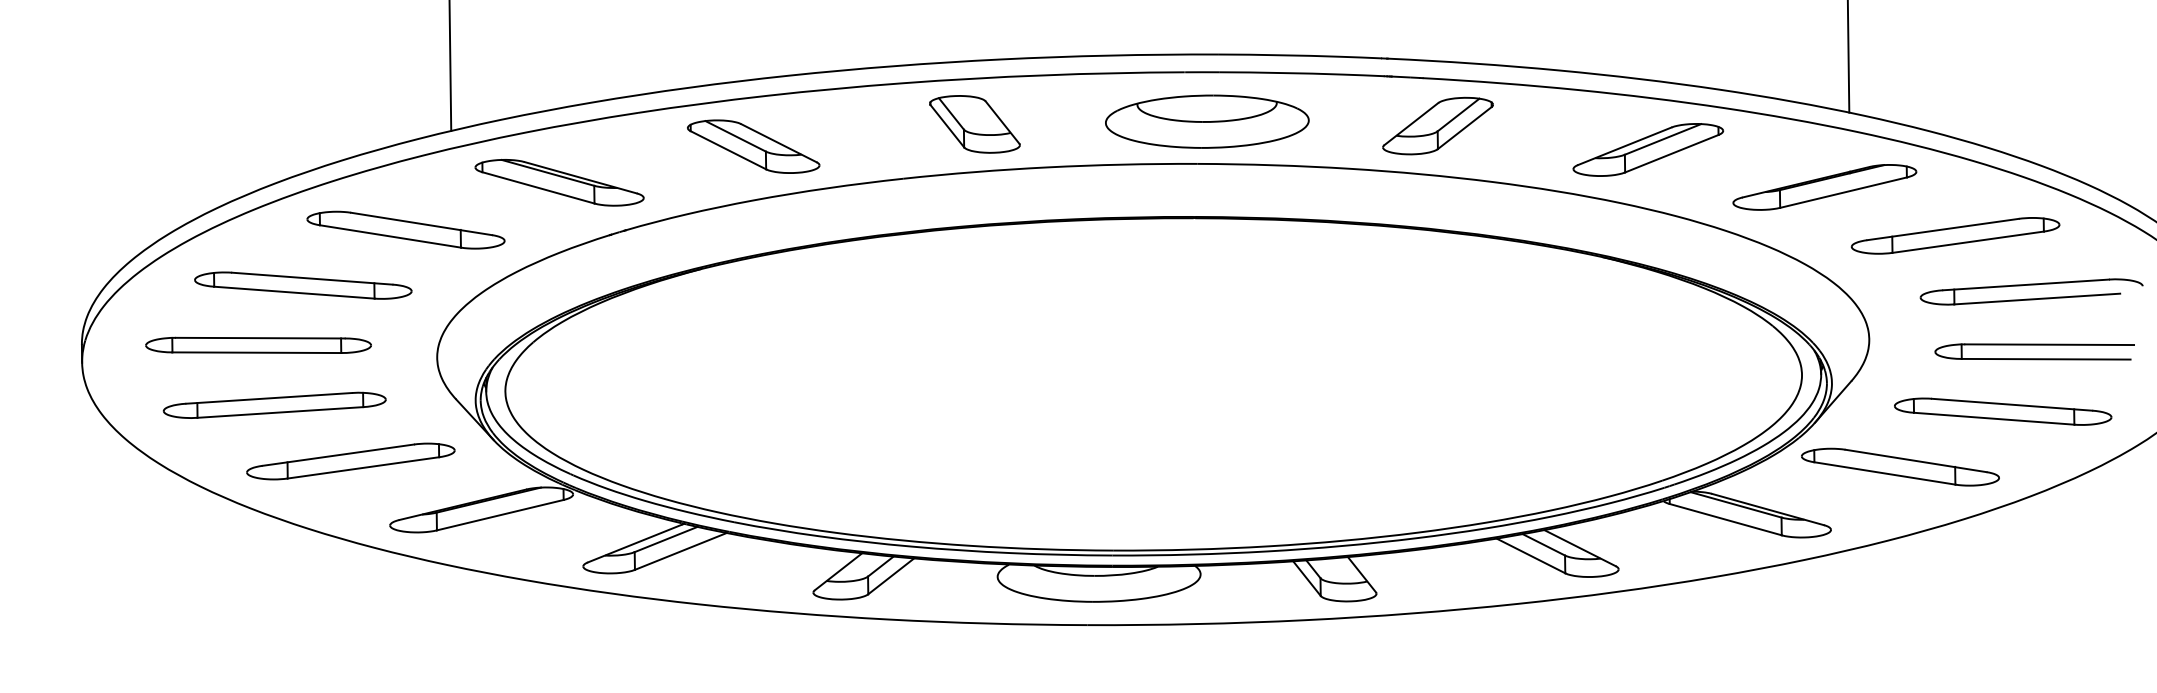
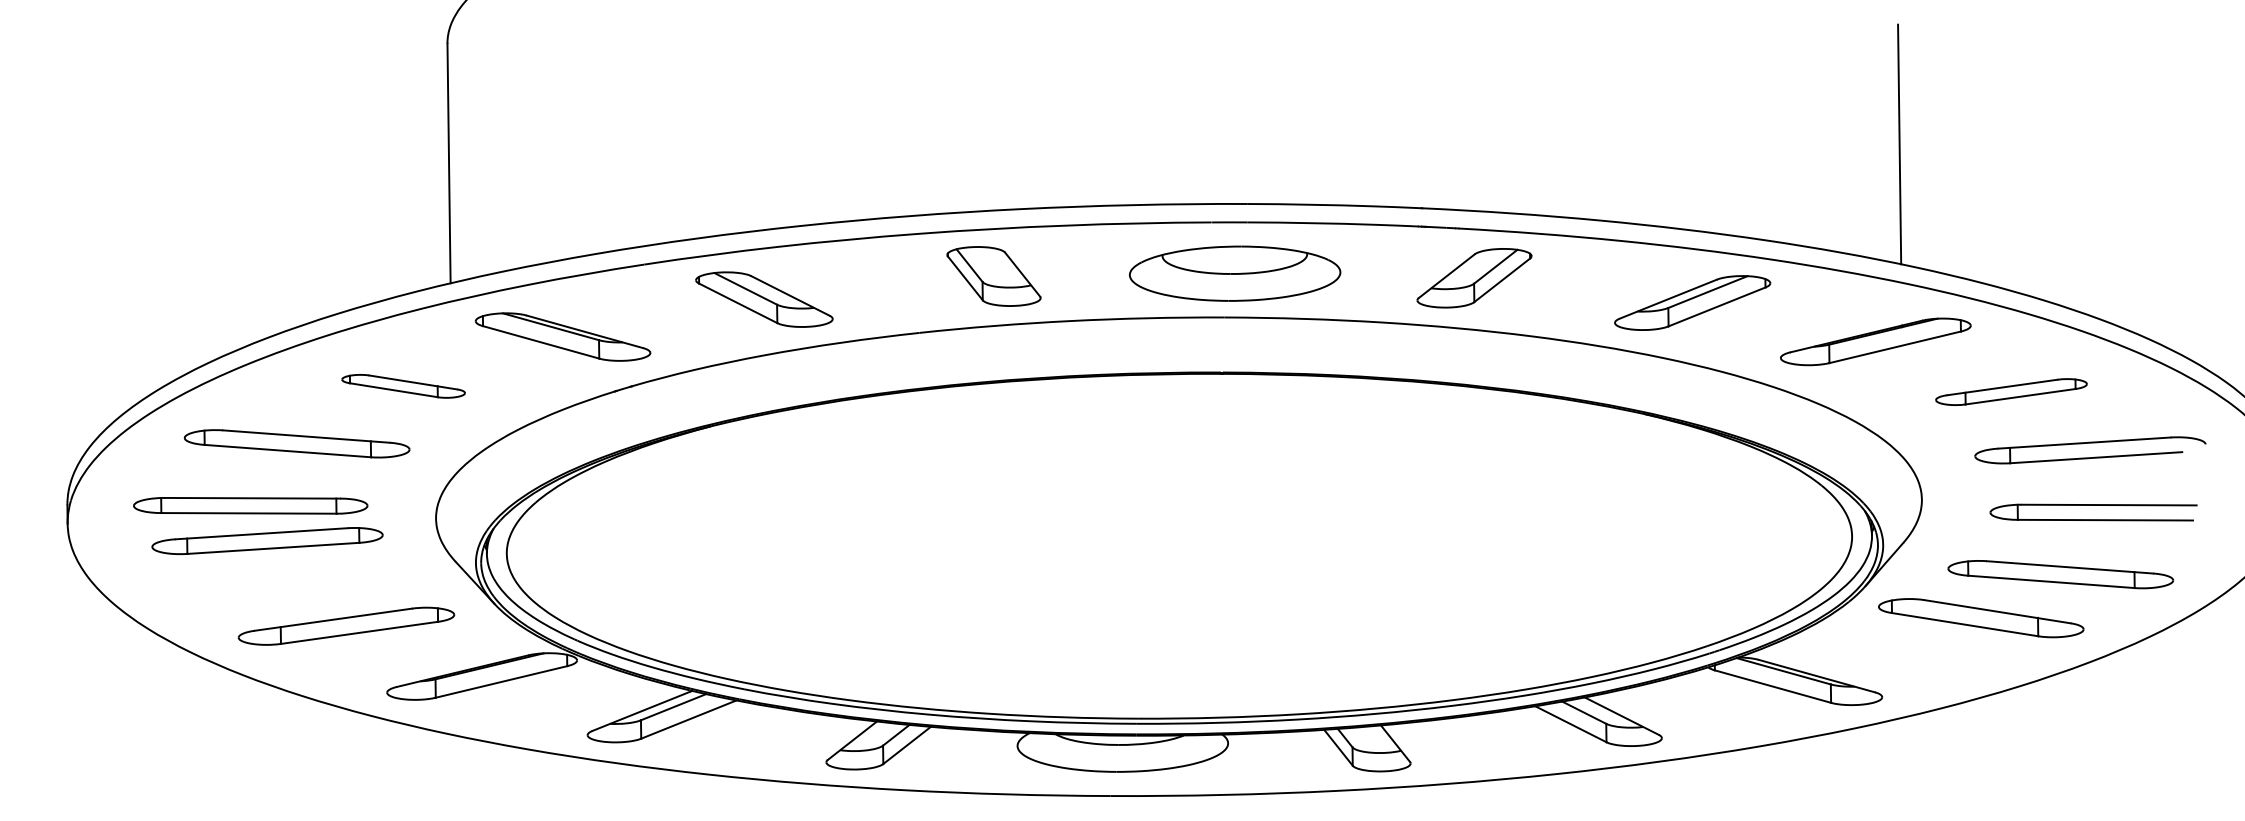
part: (405, 230) -> (403, 386), size x0.6
part: (1955, 235) -> (2011, 391), size x0.7
part: (274, 404) -> (267, 540), moved
part: (1900, 467) -> (1981, 618), moved

